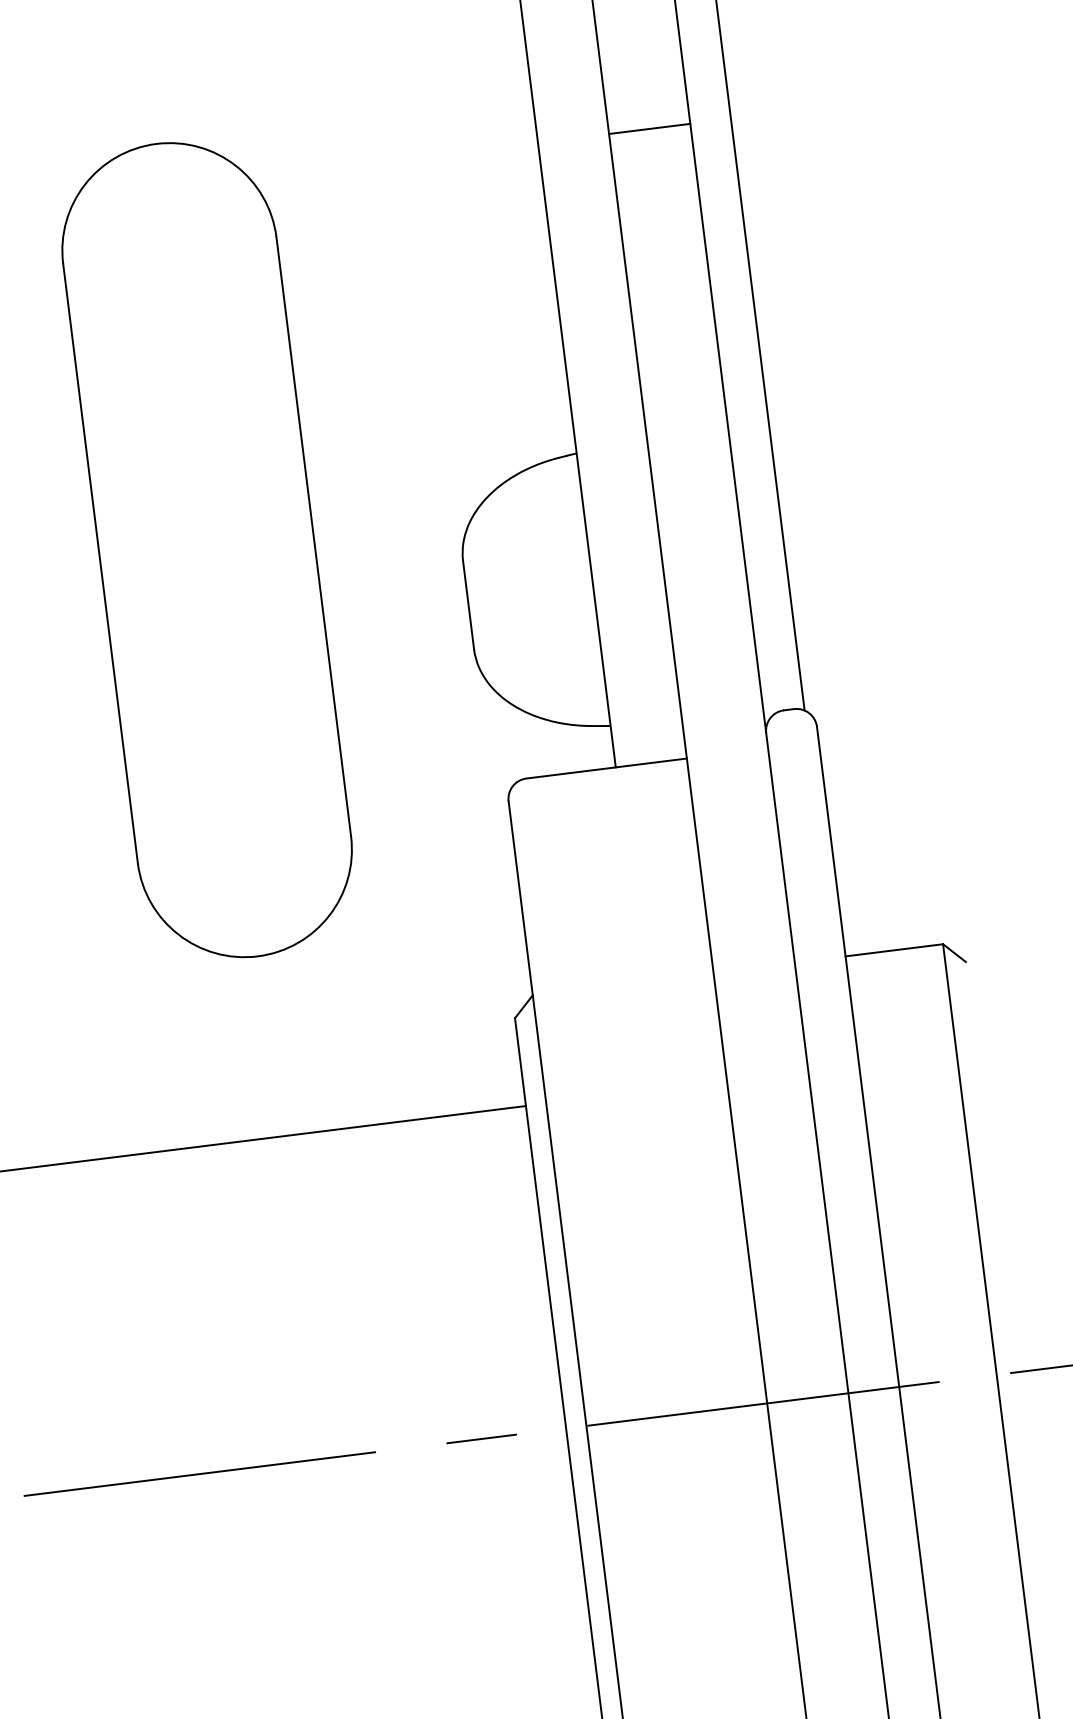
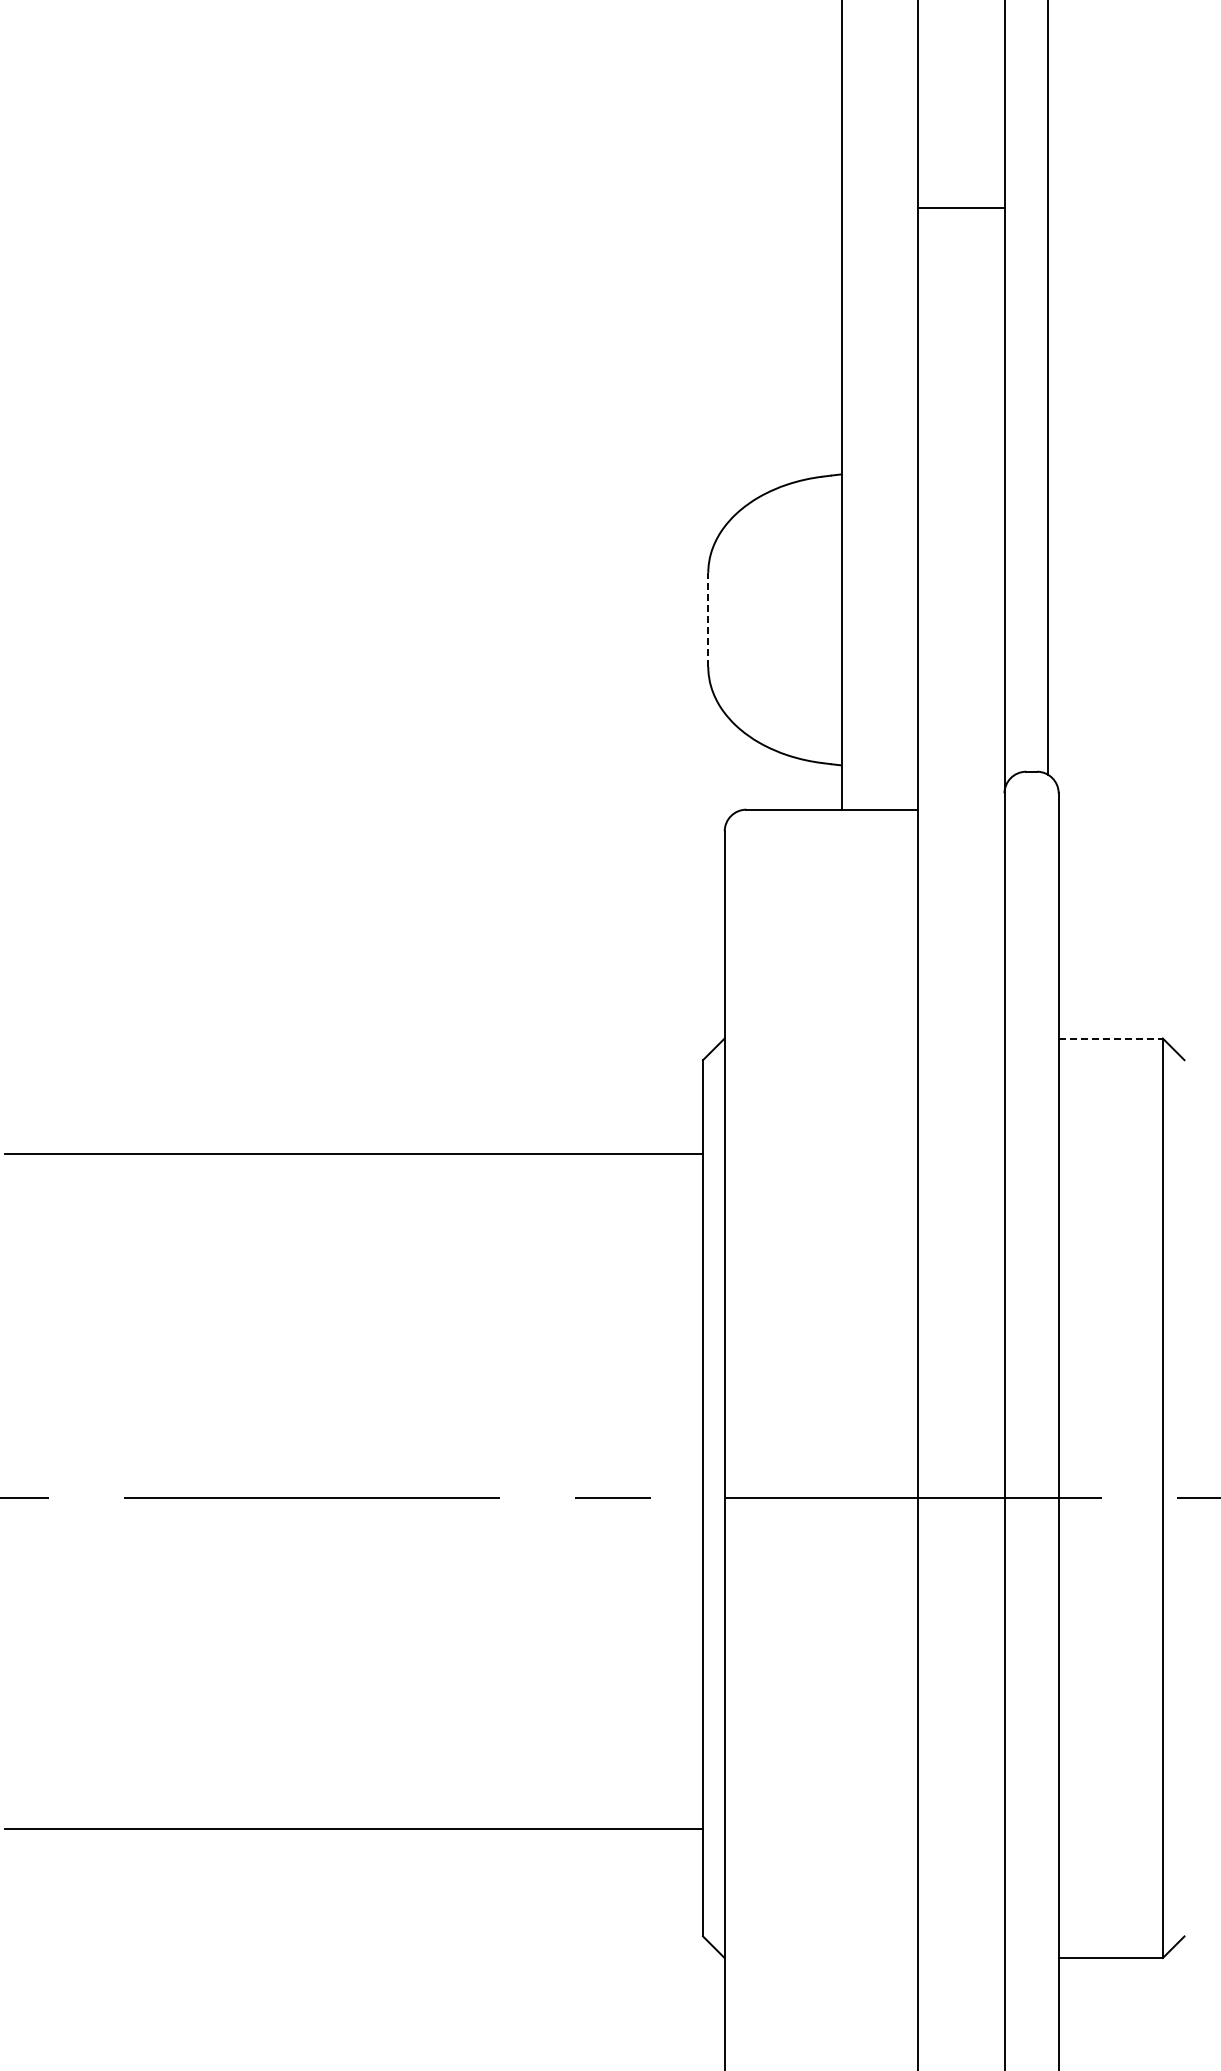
line: (649, 128) -> (960, 207), moved
part: (207, 549) -> (440, 527), removed
line: (468, 604) -> (708, 619), solid -> dashed
line: (895, 950) -> (1111, 1038), solid -> dashed

